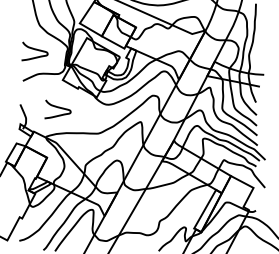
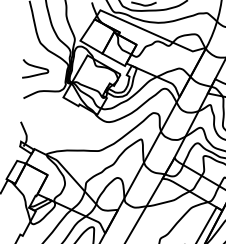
curve: (57, 108) -> (58, 125), removed

